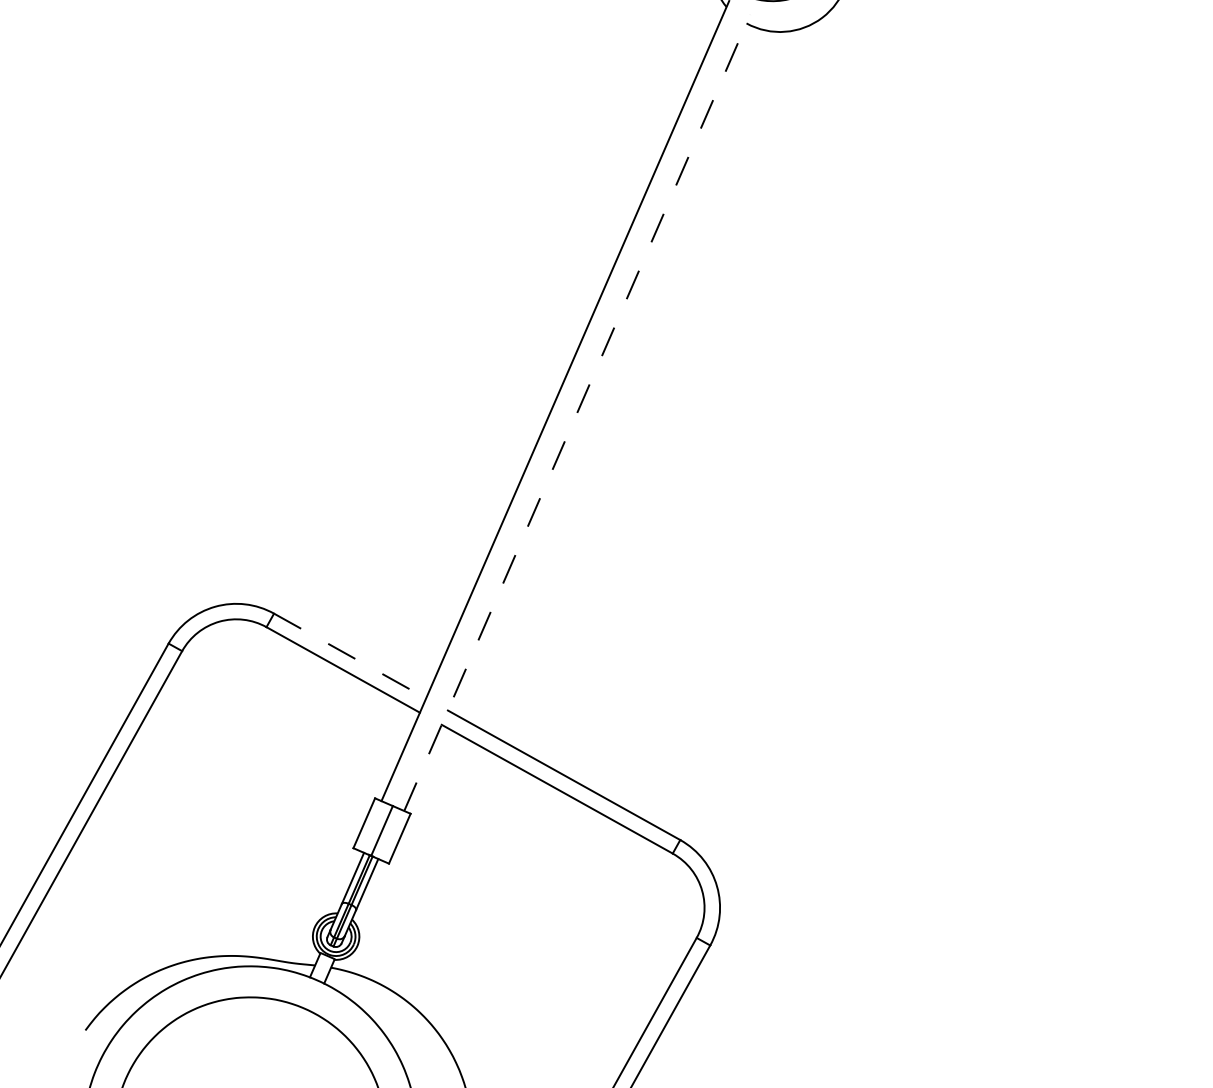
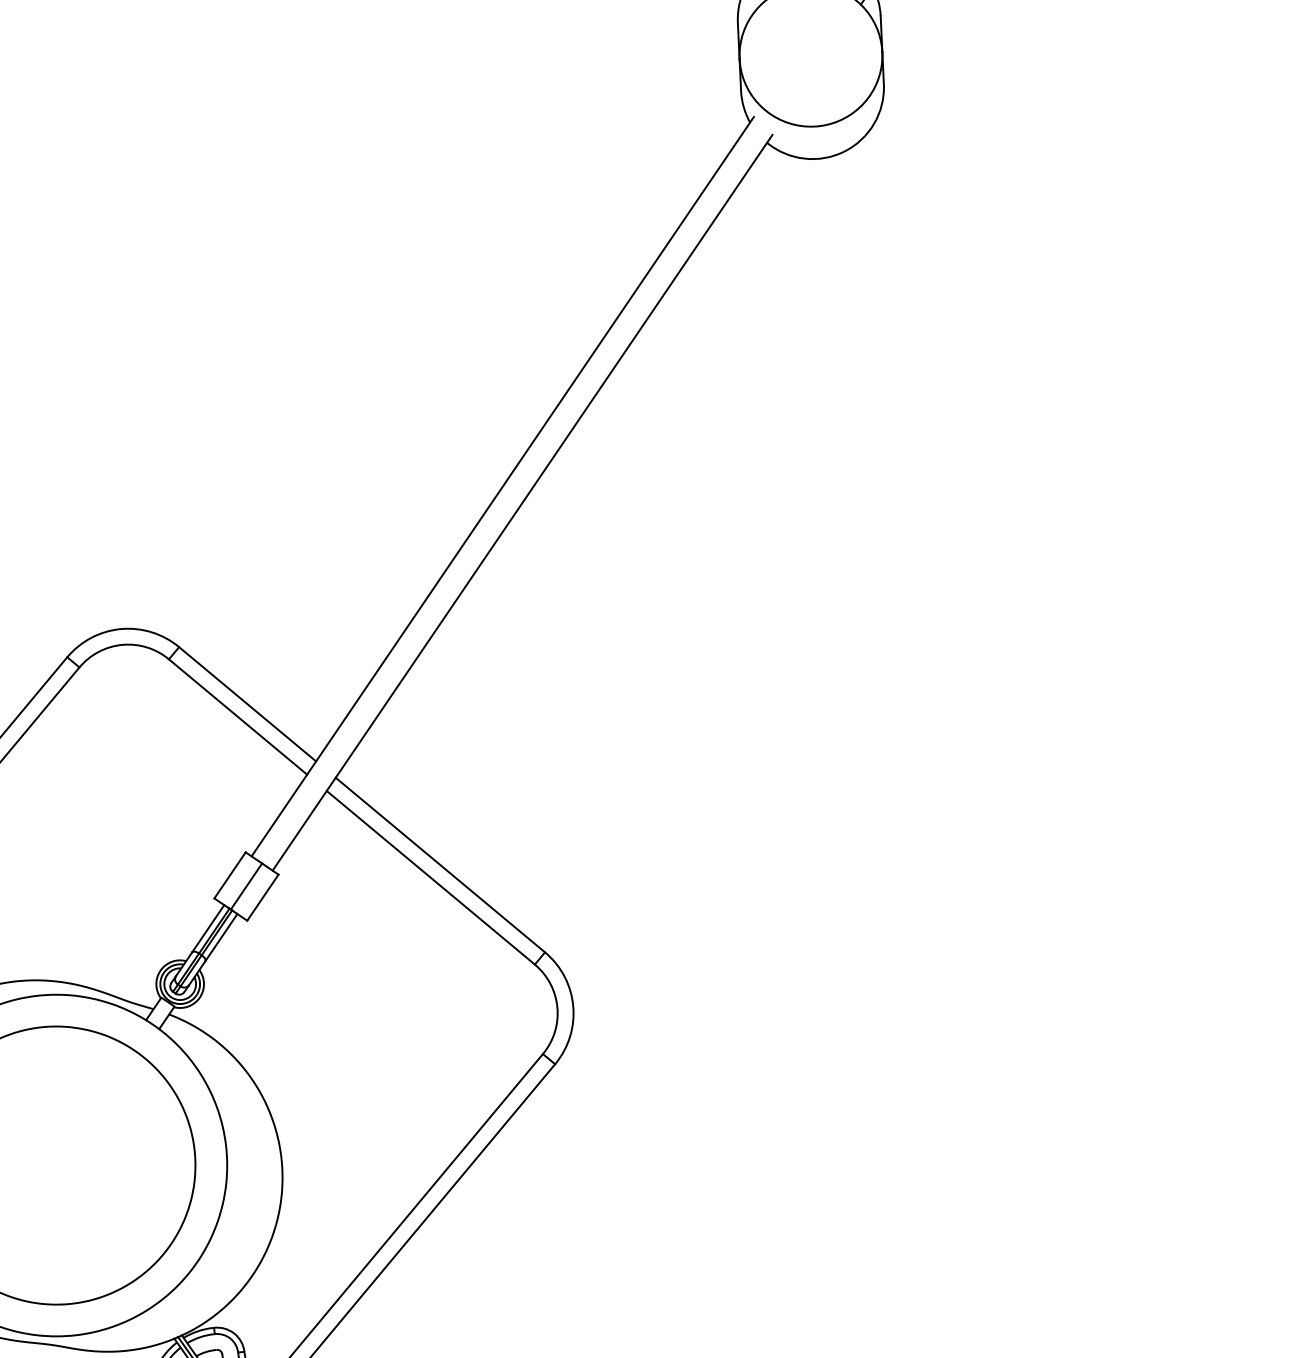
line: (577, 412) -> (522, 502), dashed -> solid
line: (350, 656) -> (248, 704), dashed -> solid

